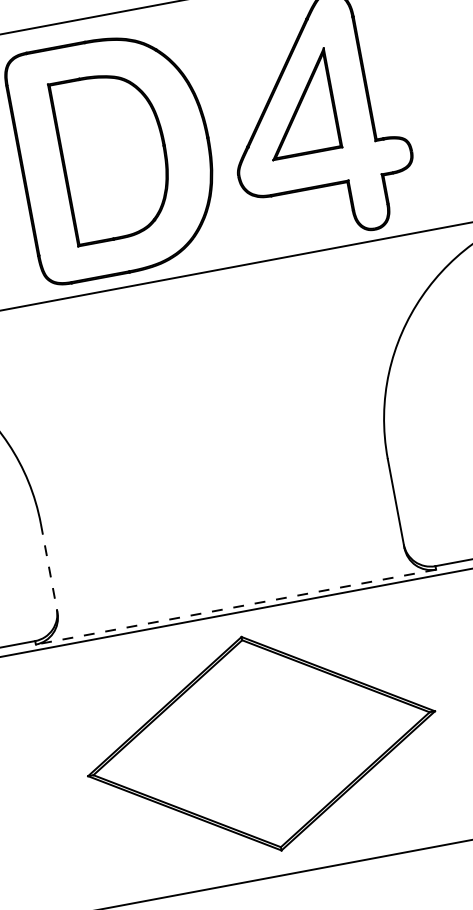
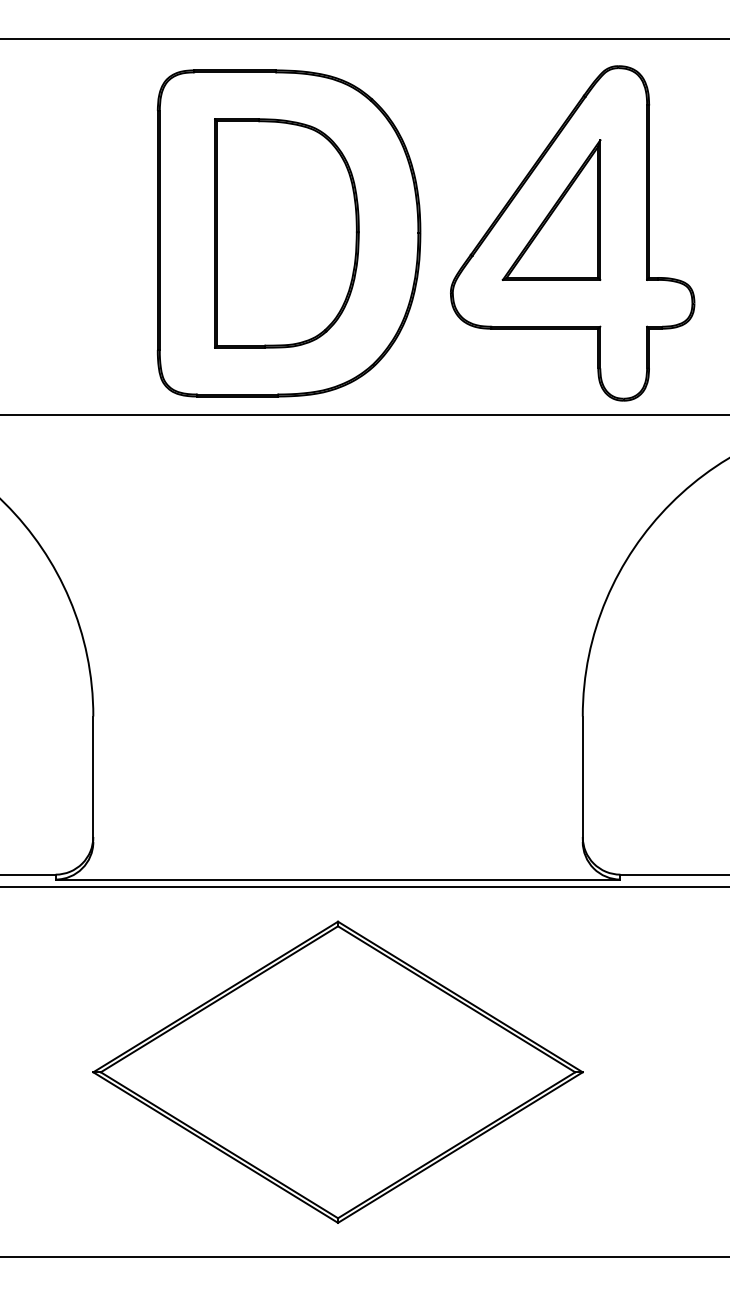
line: (49, 568) -> (93, 779), dashed -> solid
line: (235, 607) -> (337, 879), dashed -> solid

